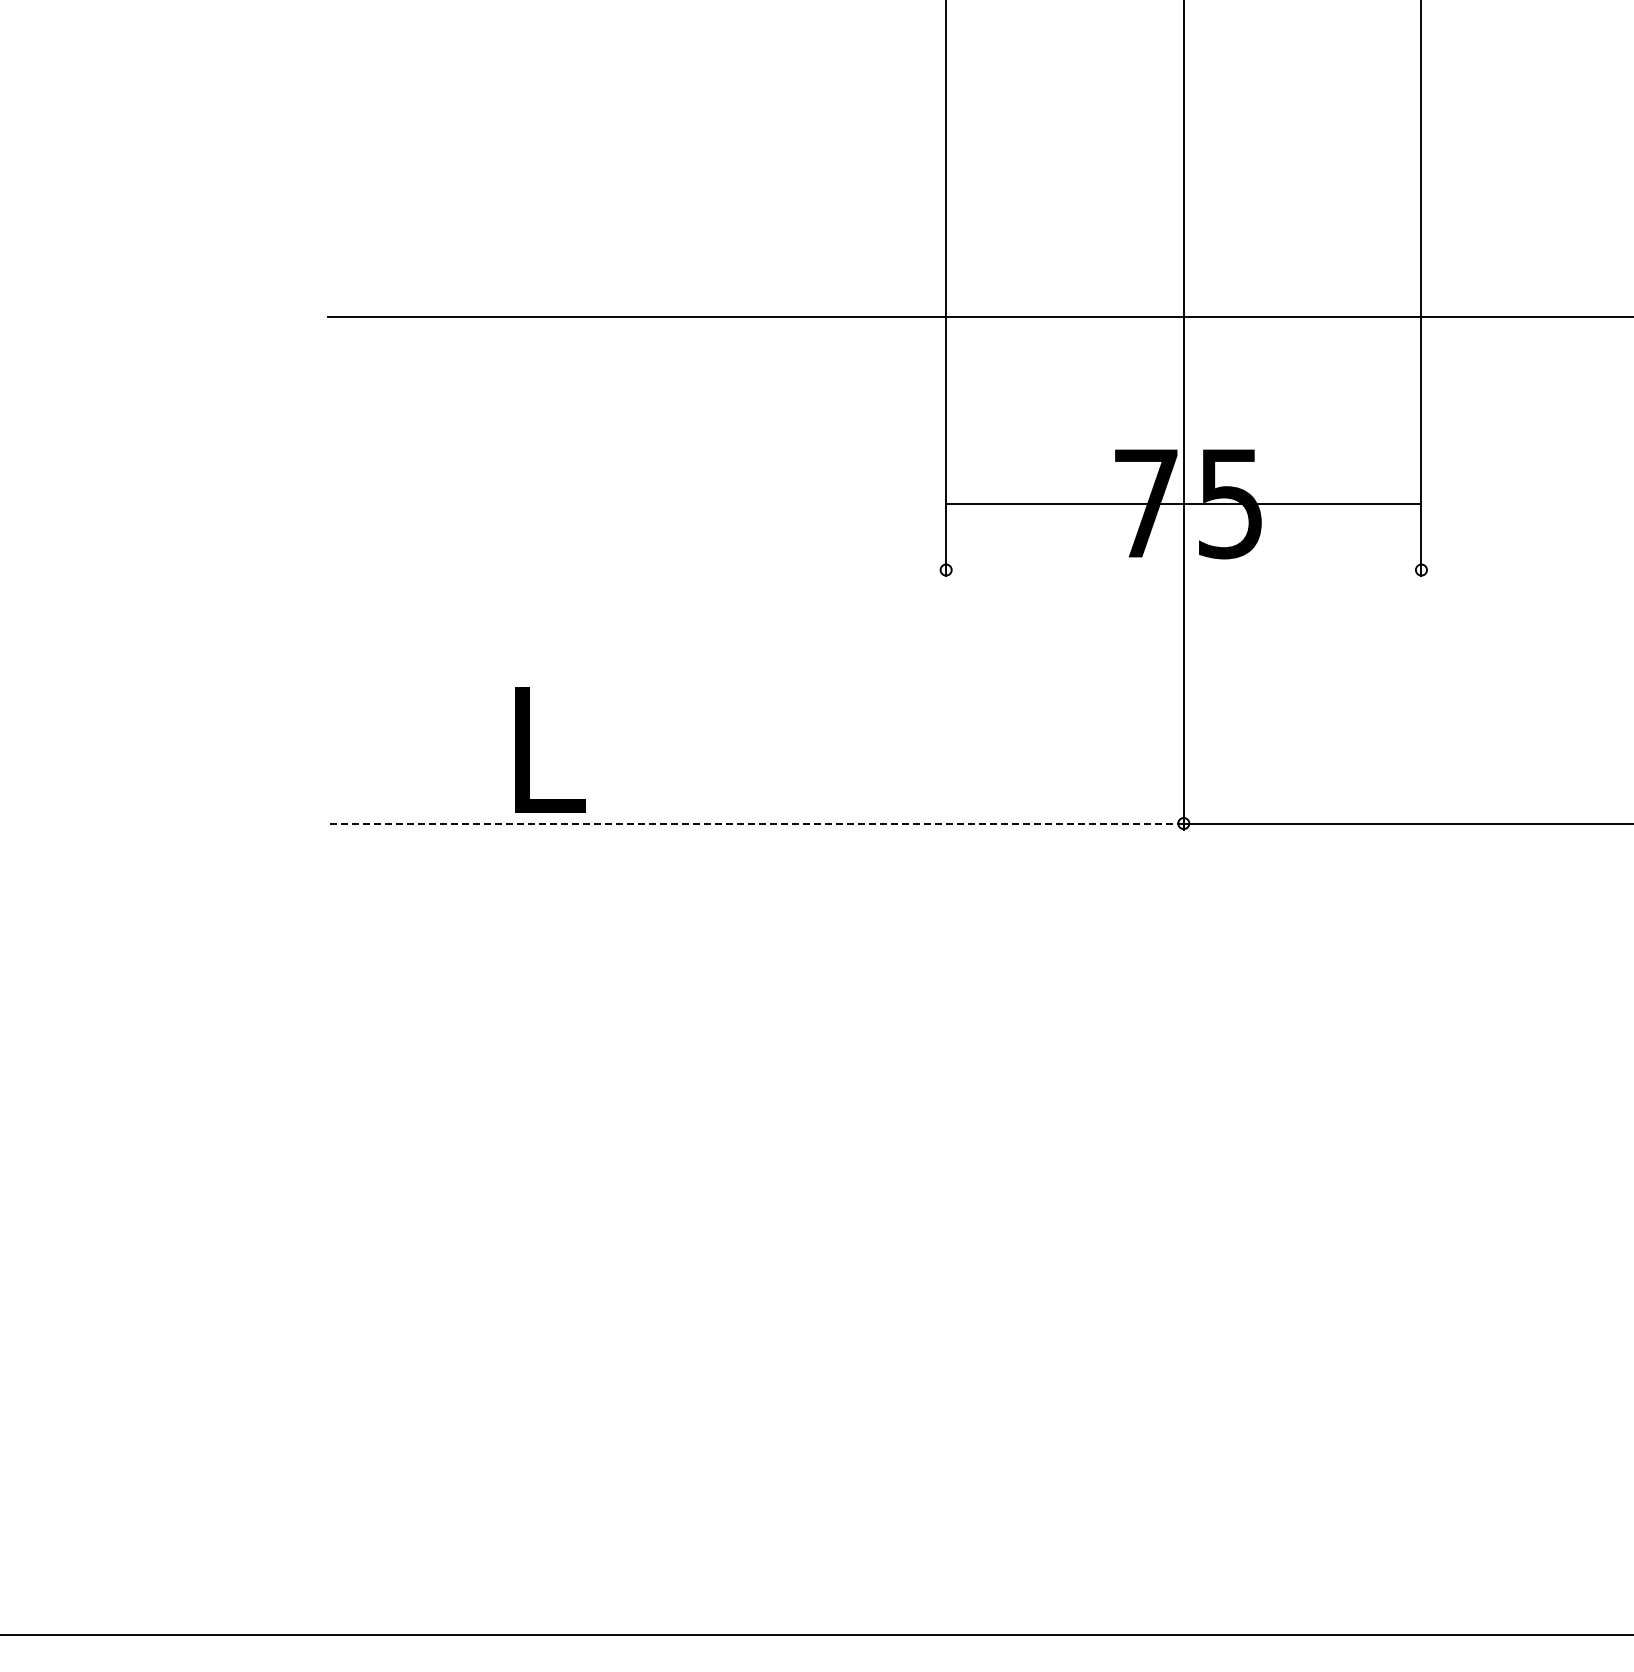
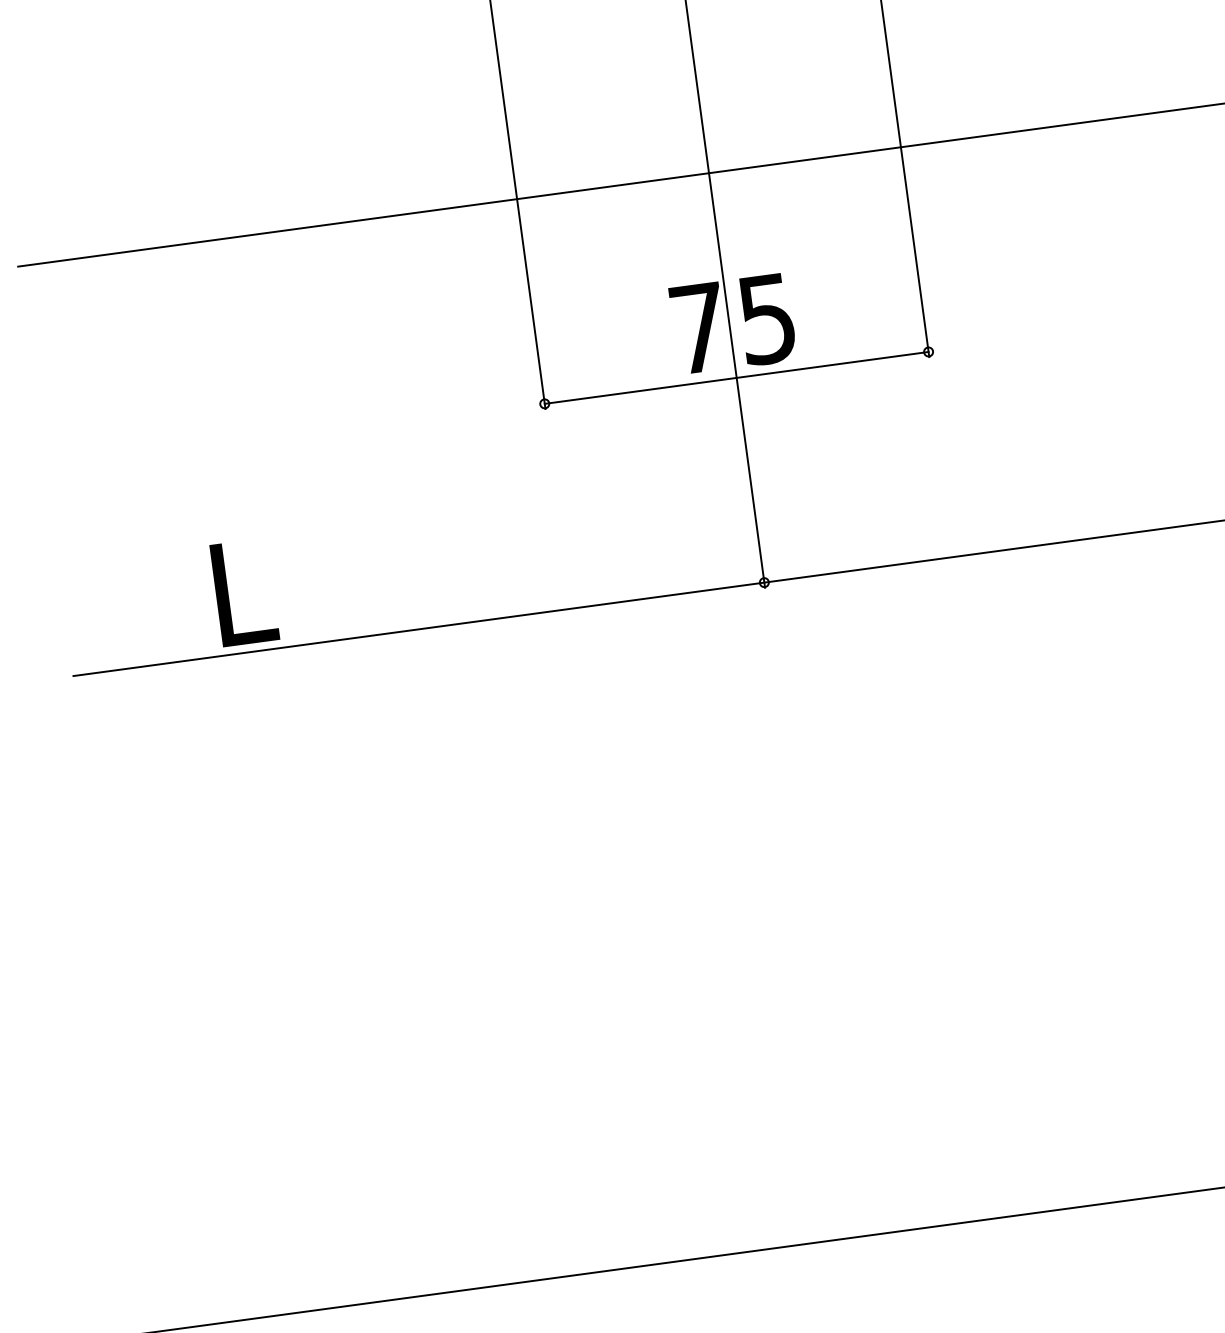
line: (1183, 504) -> (736, 378), moved
line: (756, 823) -> (419, 629), dashed -> solid

